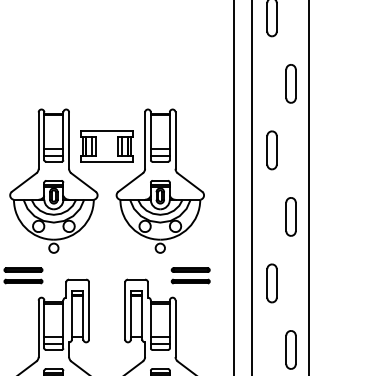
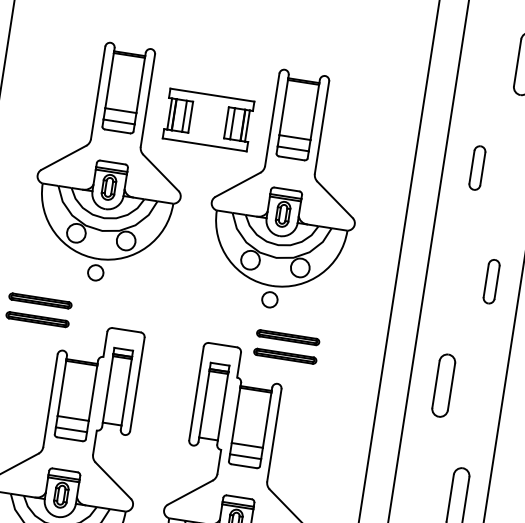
part: (271, 150) -> (476, 168), size x0.7
part: (290, 216) -> (490, 280), size x0.7
part: (190, 275) -> (286, 346), moved

